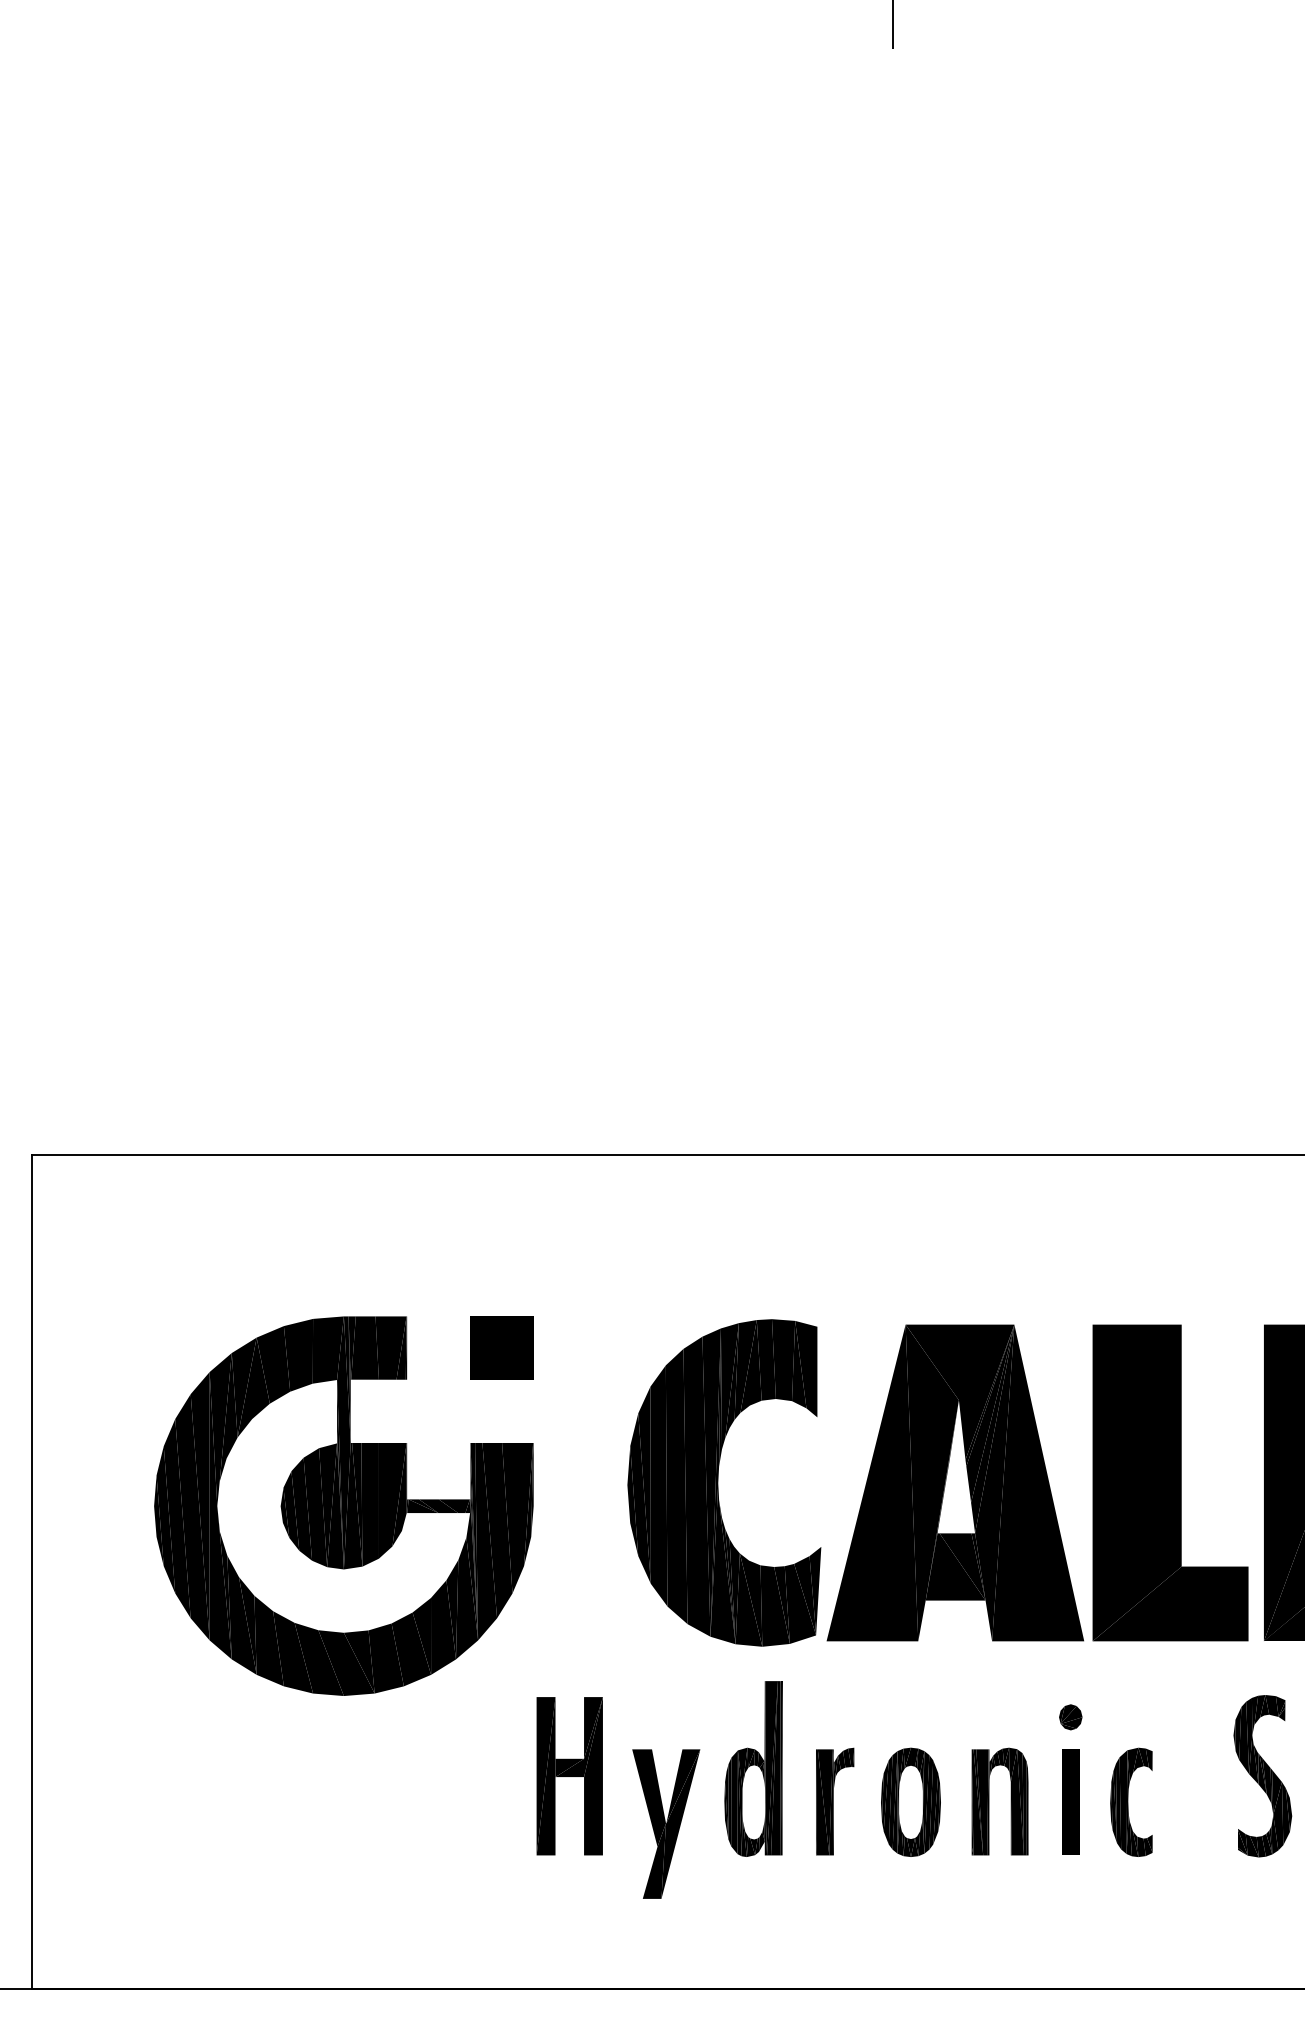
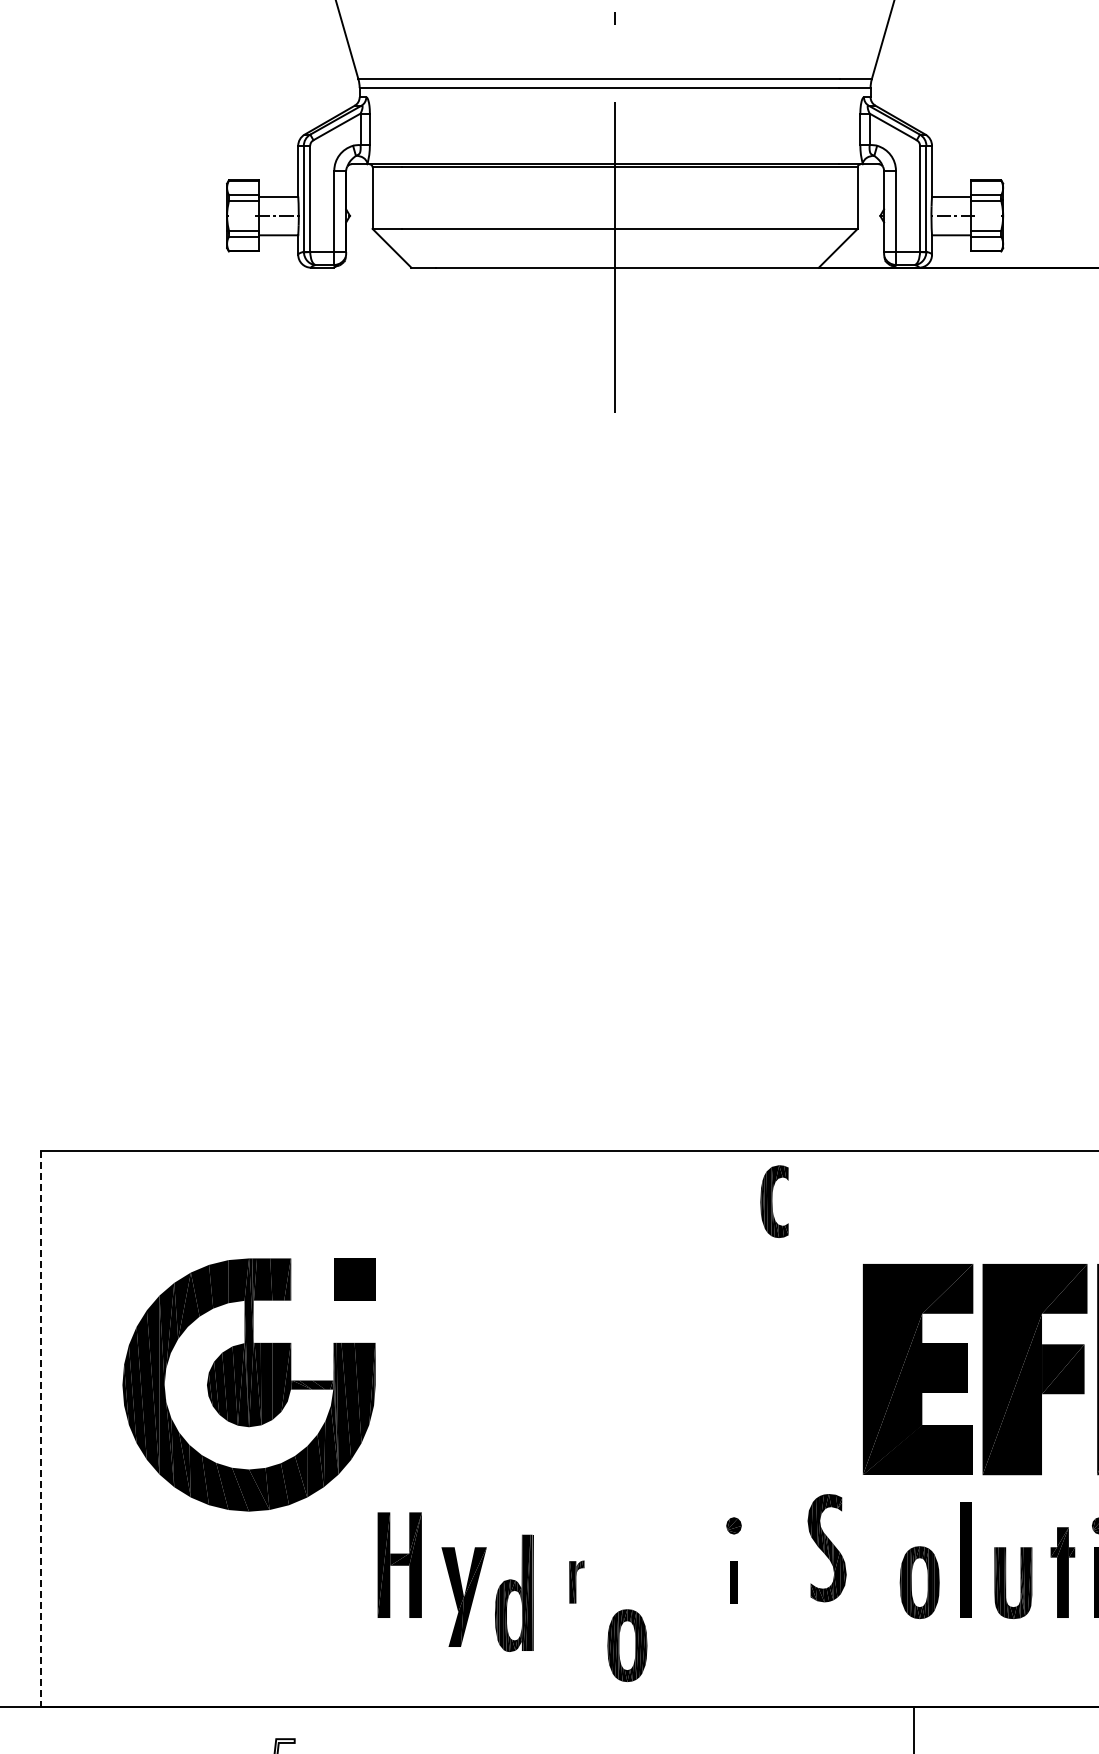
part: (938, 1482) -> (645, 1369), removed
line: (32, 1572) -> (41, 1429), solid -> dashed
part: (753, 1767) -> (514, 1592), moved
part: (1261, 1776) -> (826, 1548), moved
part: (834, 1800) -> (576, 1581), size x0.6
part: (989, 1800) -> (679, 1581), removed
part: (911, 1802) -> (627, 1645), moved
part: (1069, 1802) -> (733, 1582), size x0.6
part: (1131, 1802) -> (774, 1201), moved

